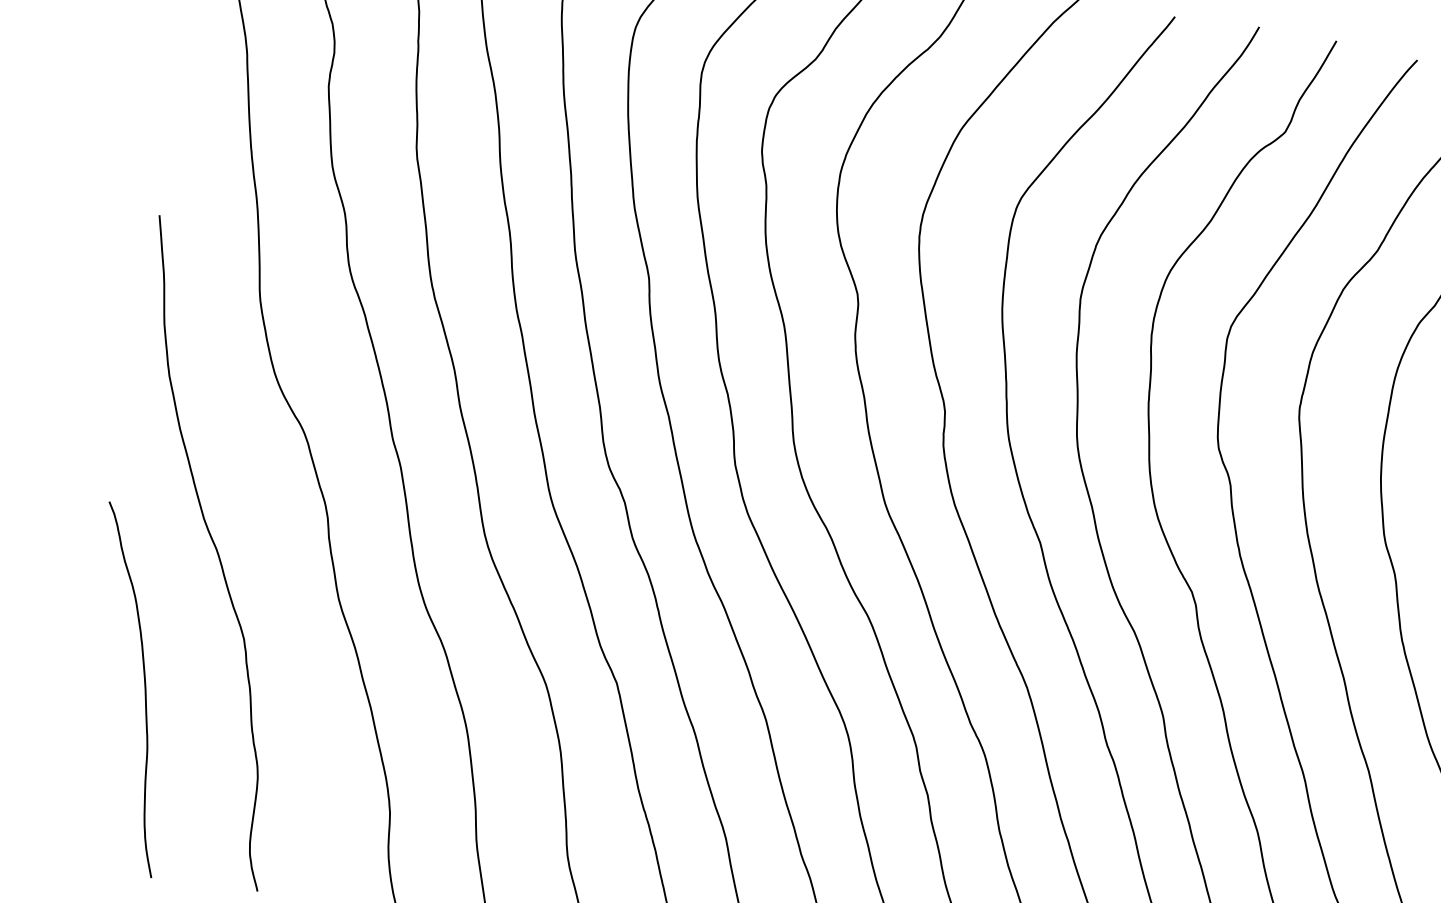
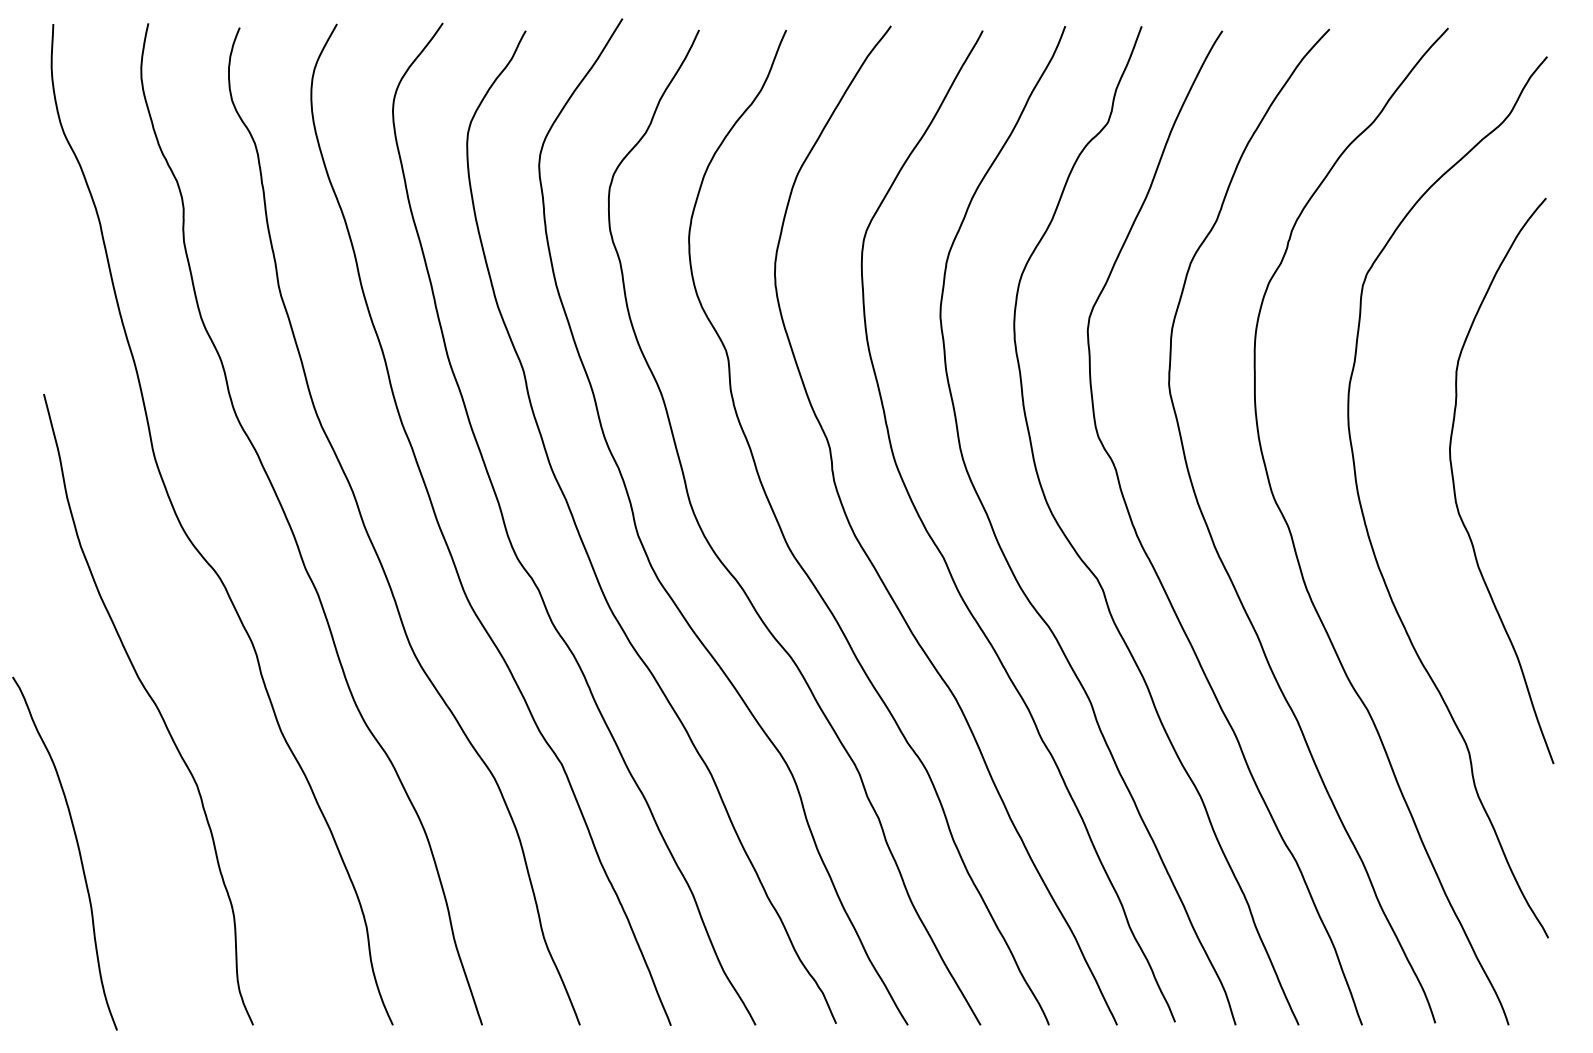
curve: (144, 691) -> (78, 852), moved

